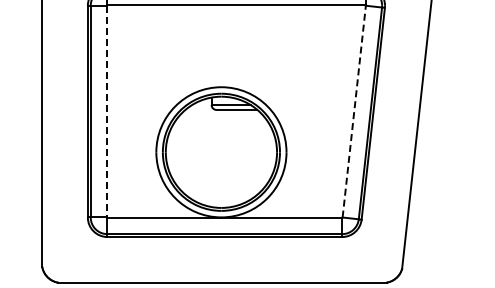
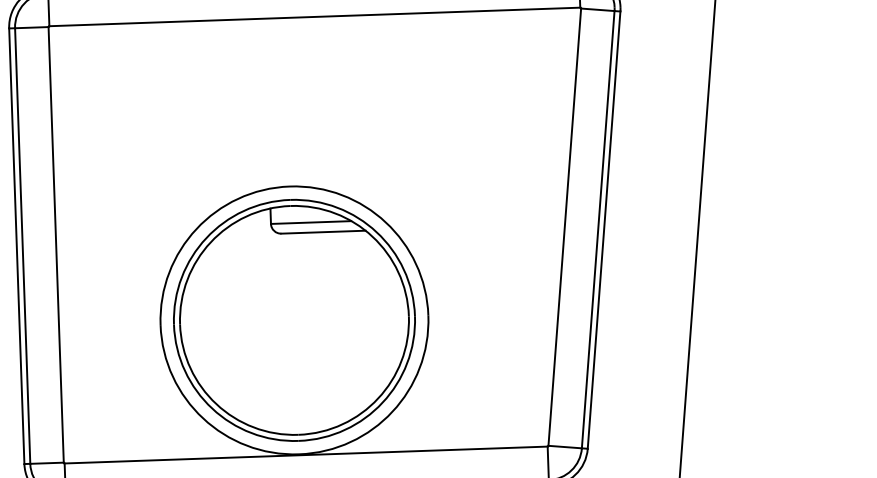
line: (107, 111) -> (57, 244), dashed -> solid
line: (354, 111) -> (565, 226), dashed -> solid

